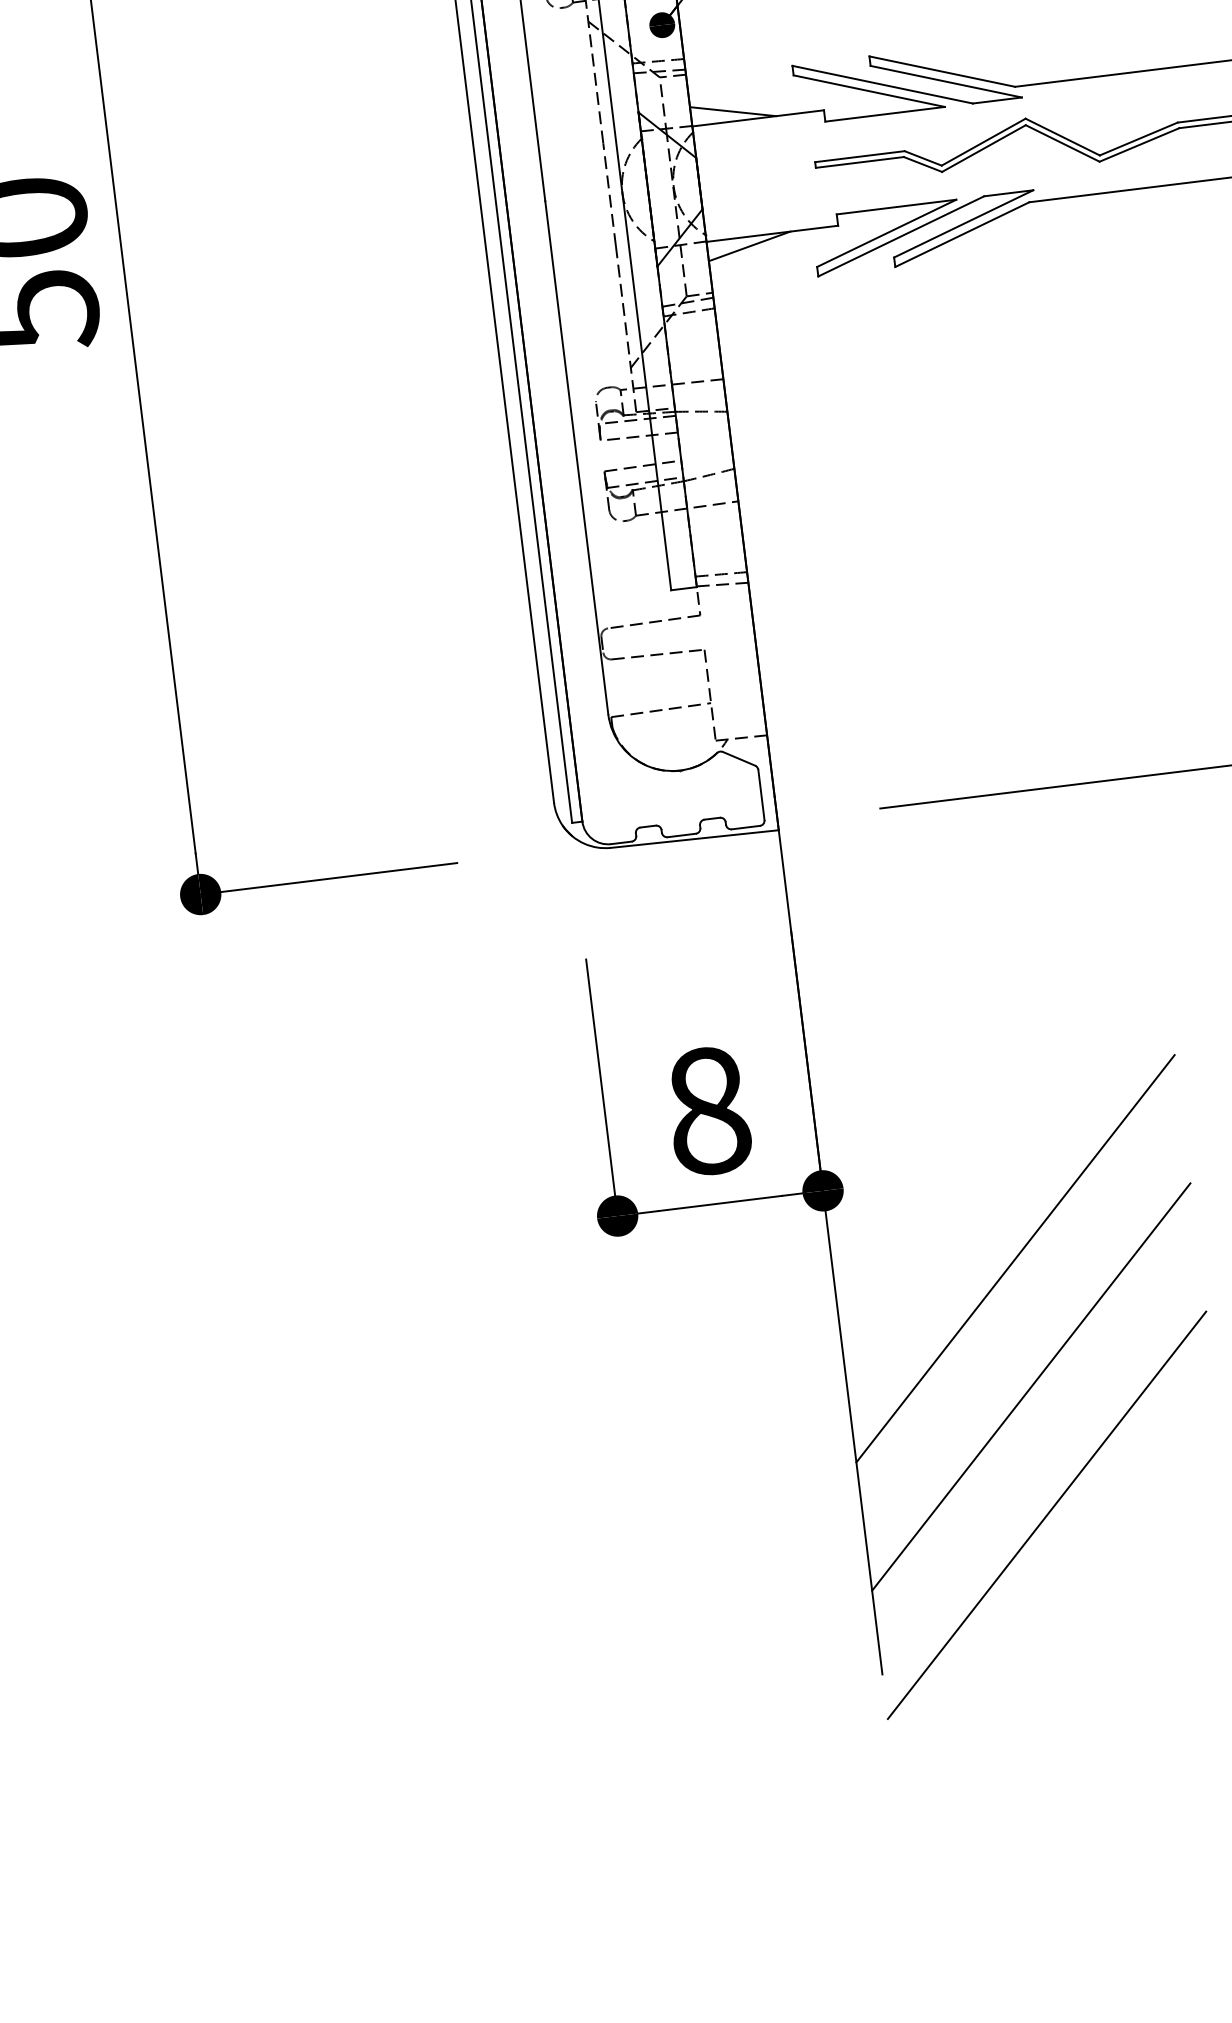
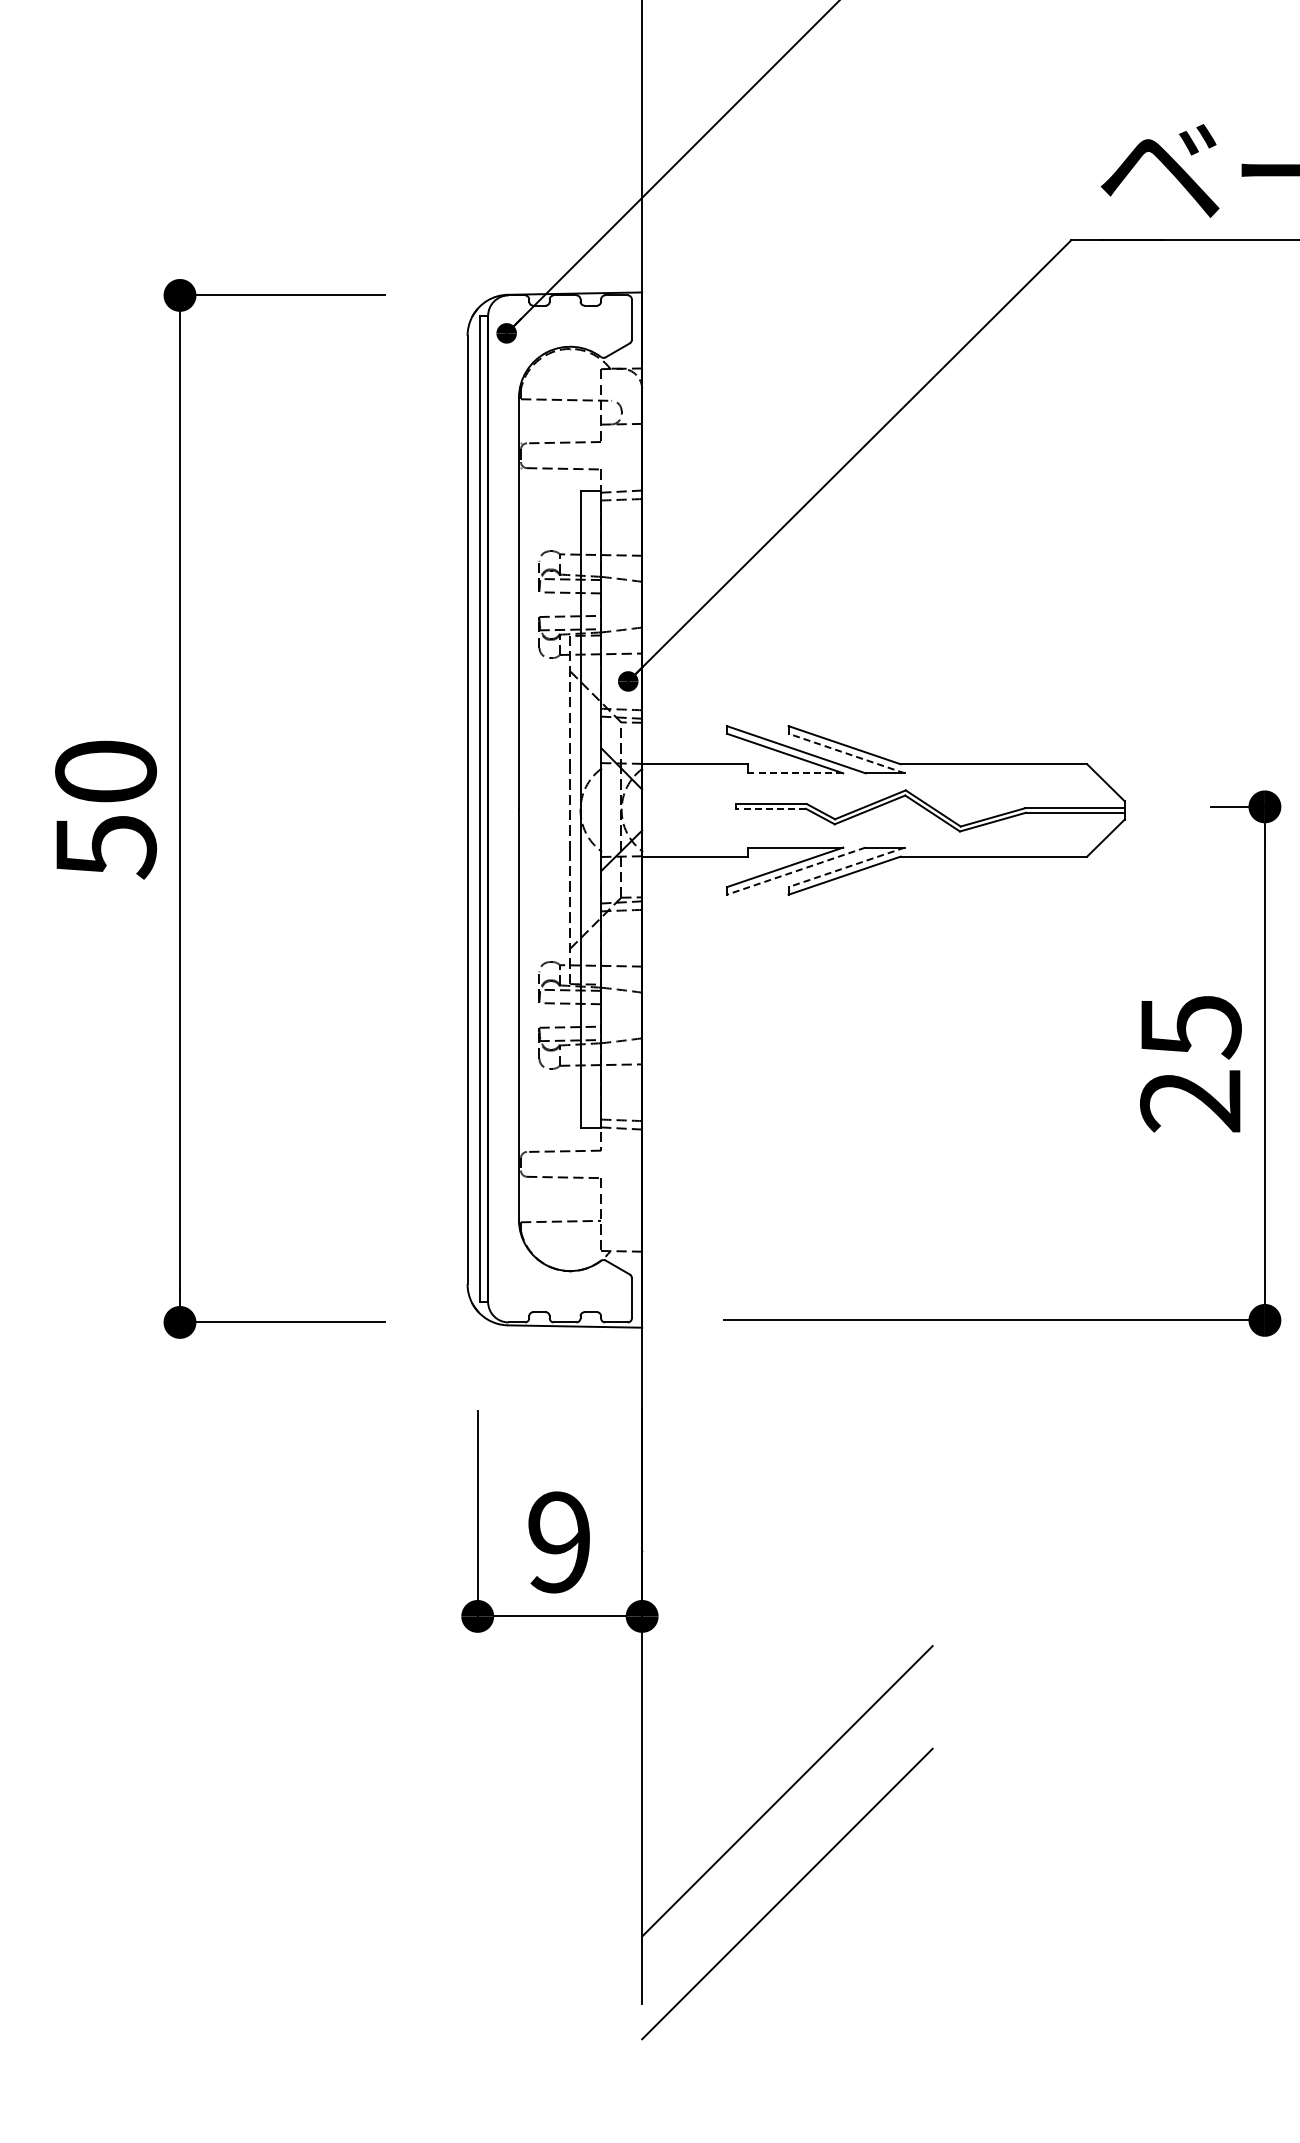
line: (945, 81) -> (846, 753), solid -> dashed
line: (732, 111) -> (675, 756), removed
line: (885, 114) -> (795, 773), solid -> dashed
line: (859, 162) -> (770, 808), solid -> dashed
line: (963, 224) -> (846, 867), solid -> dashed
line: (900, 236) -> (795, 871), solid -> dashed
line: (749, 246) -> (675, 864), removed
text: (708, 1111) -> (559, 1542), 8 -> 9
line: (1015, 1258) -> (787, 1688), removed

